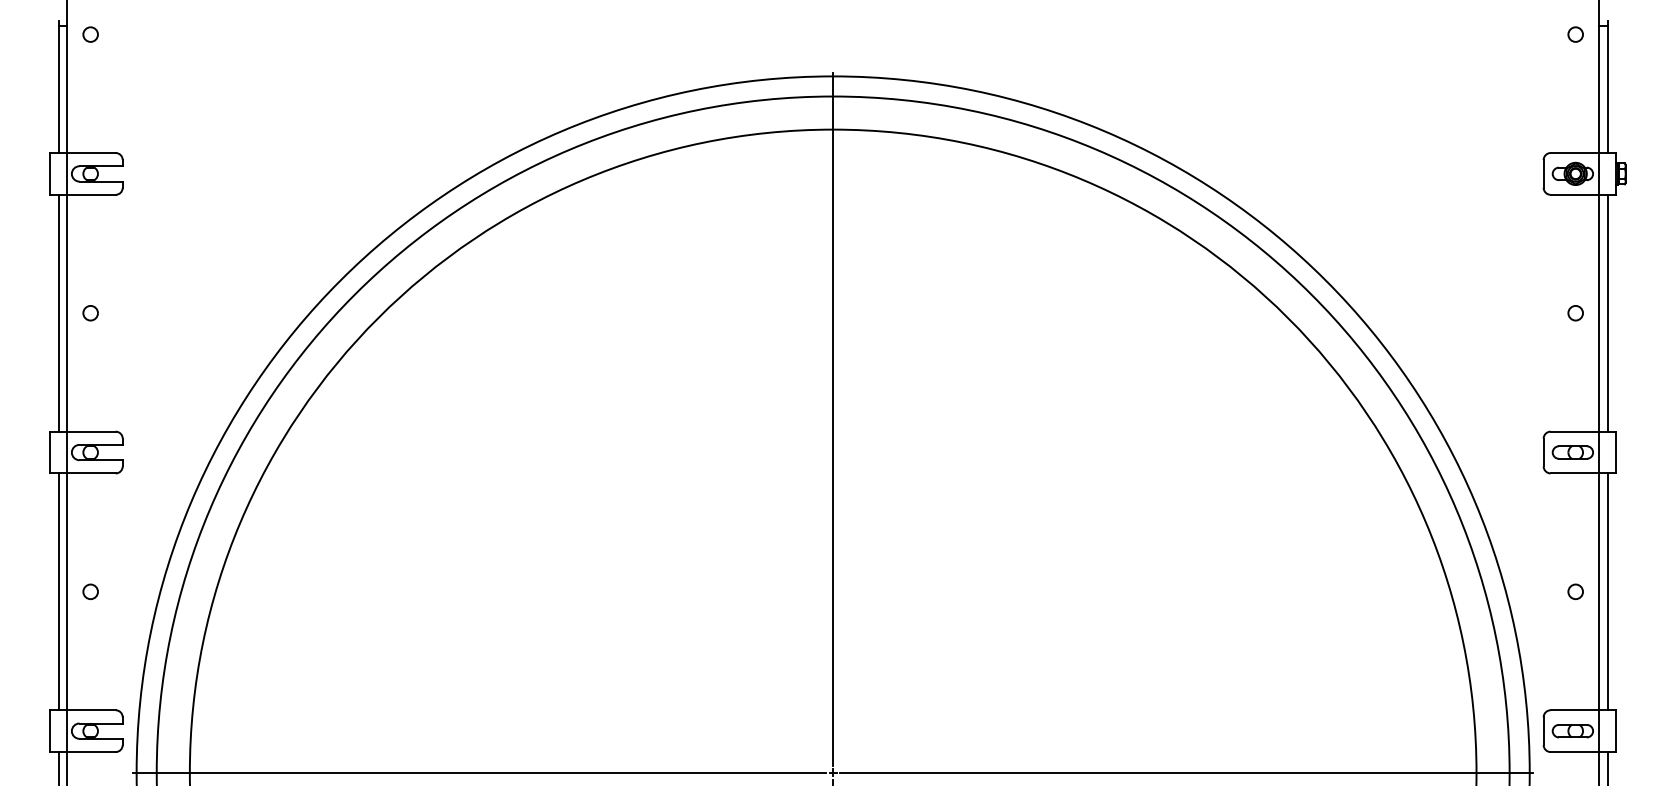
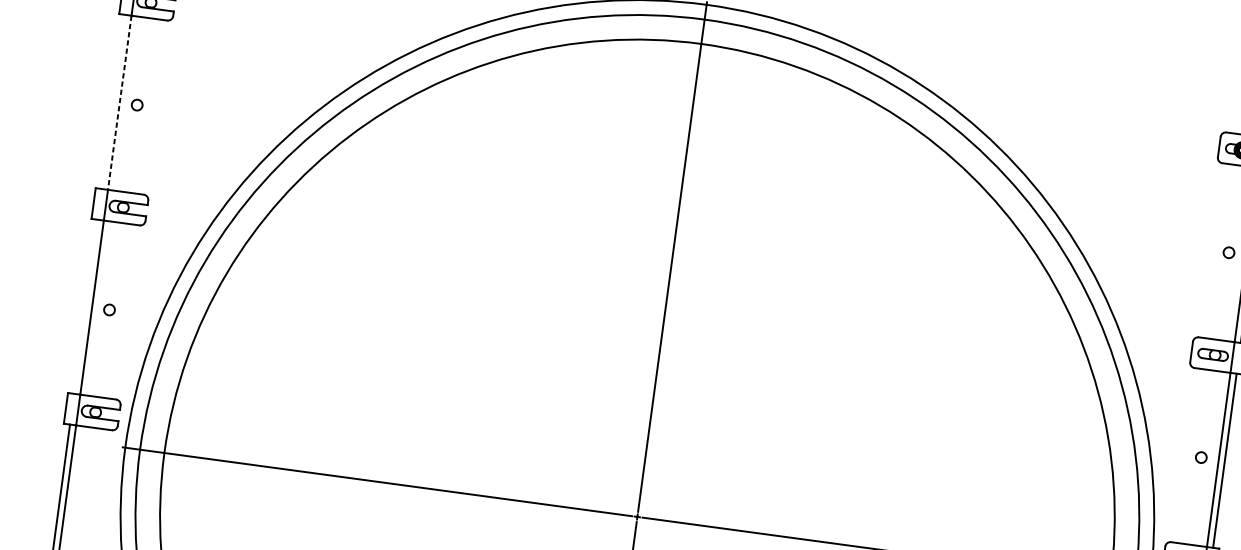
line: (58, 312) -> (113, 101), removed
line: (66, 313) -> (119, 102), solid -> dashed
line: (58, 591) -> (85, 306), removed

